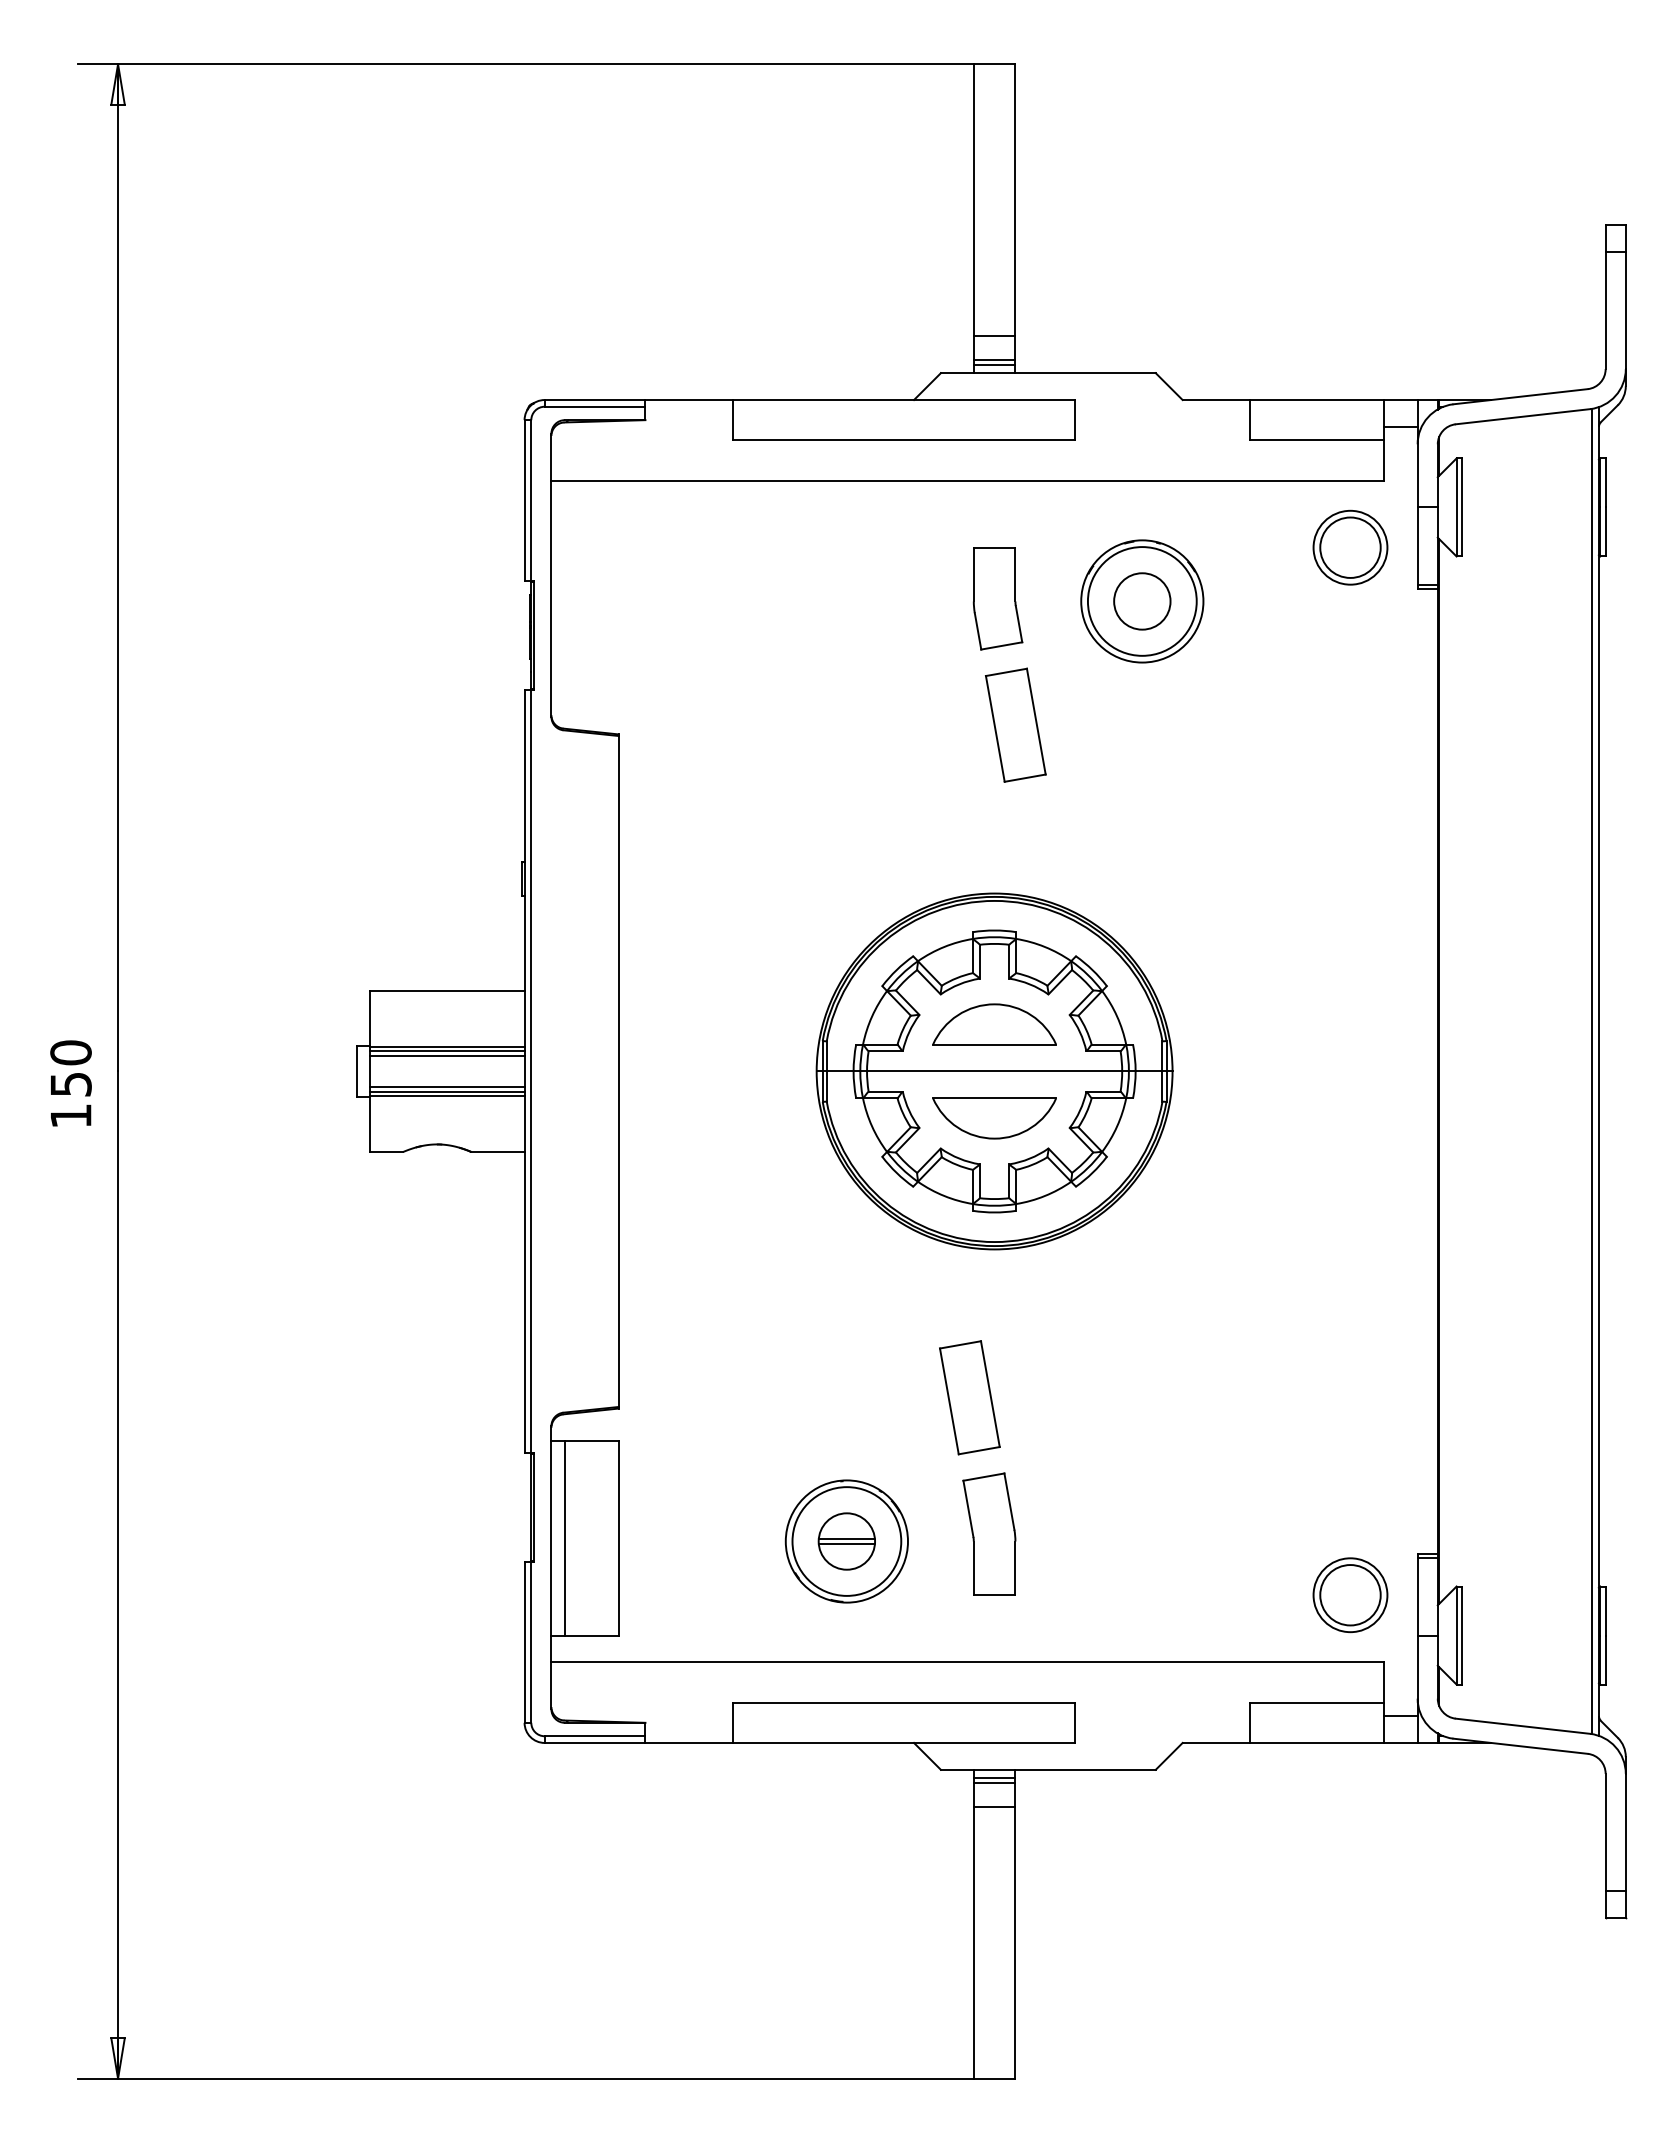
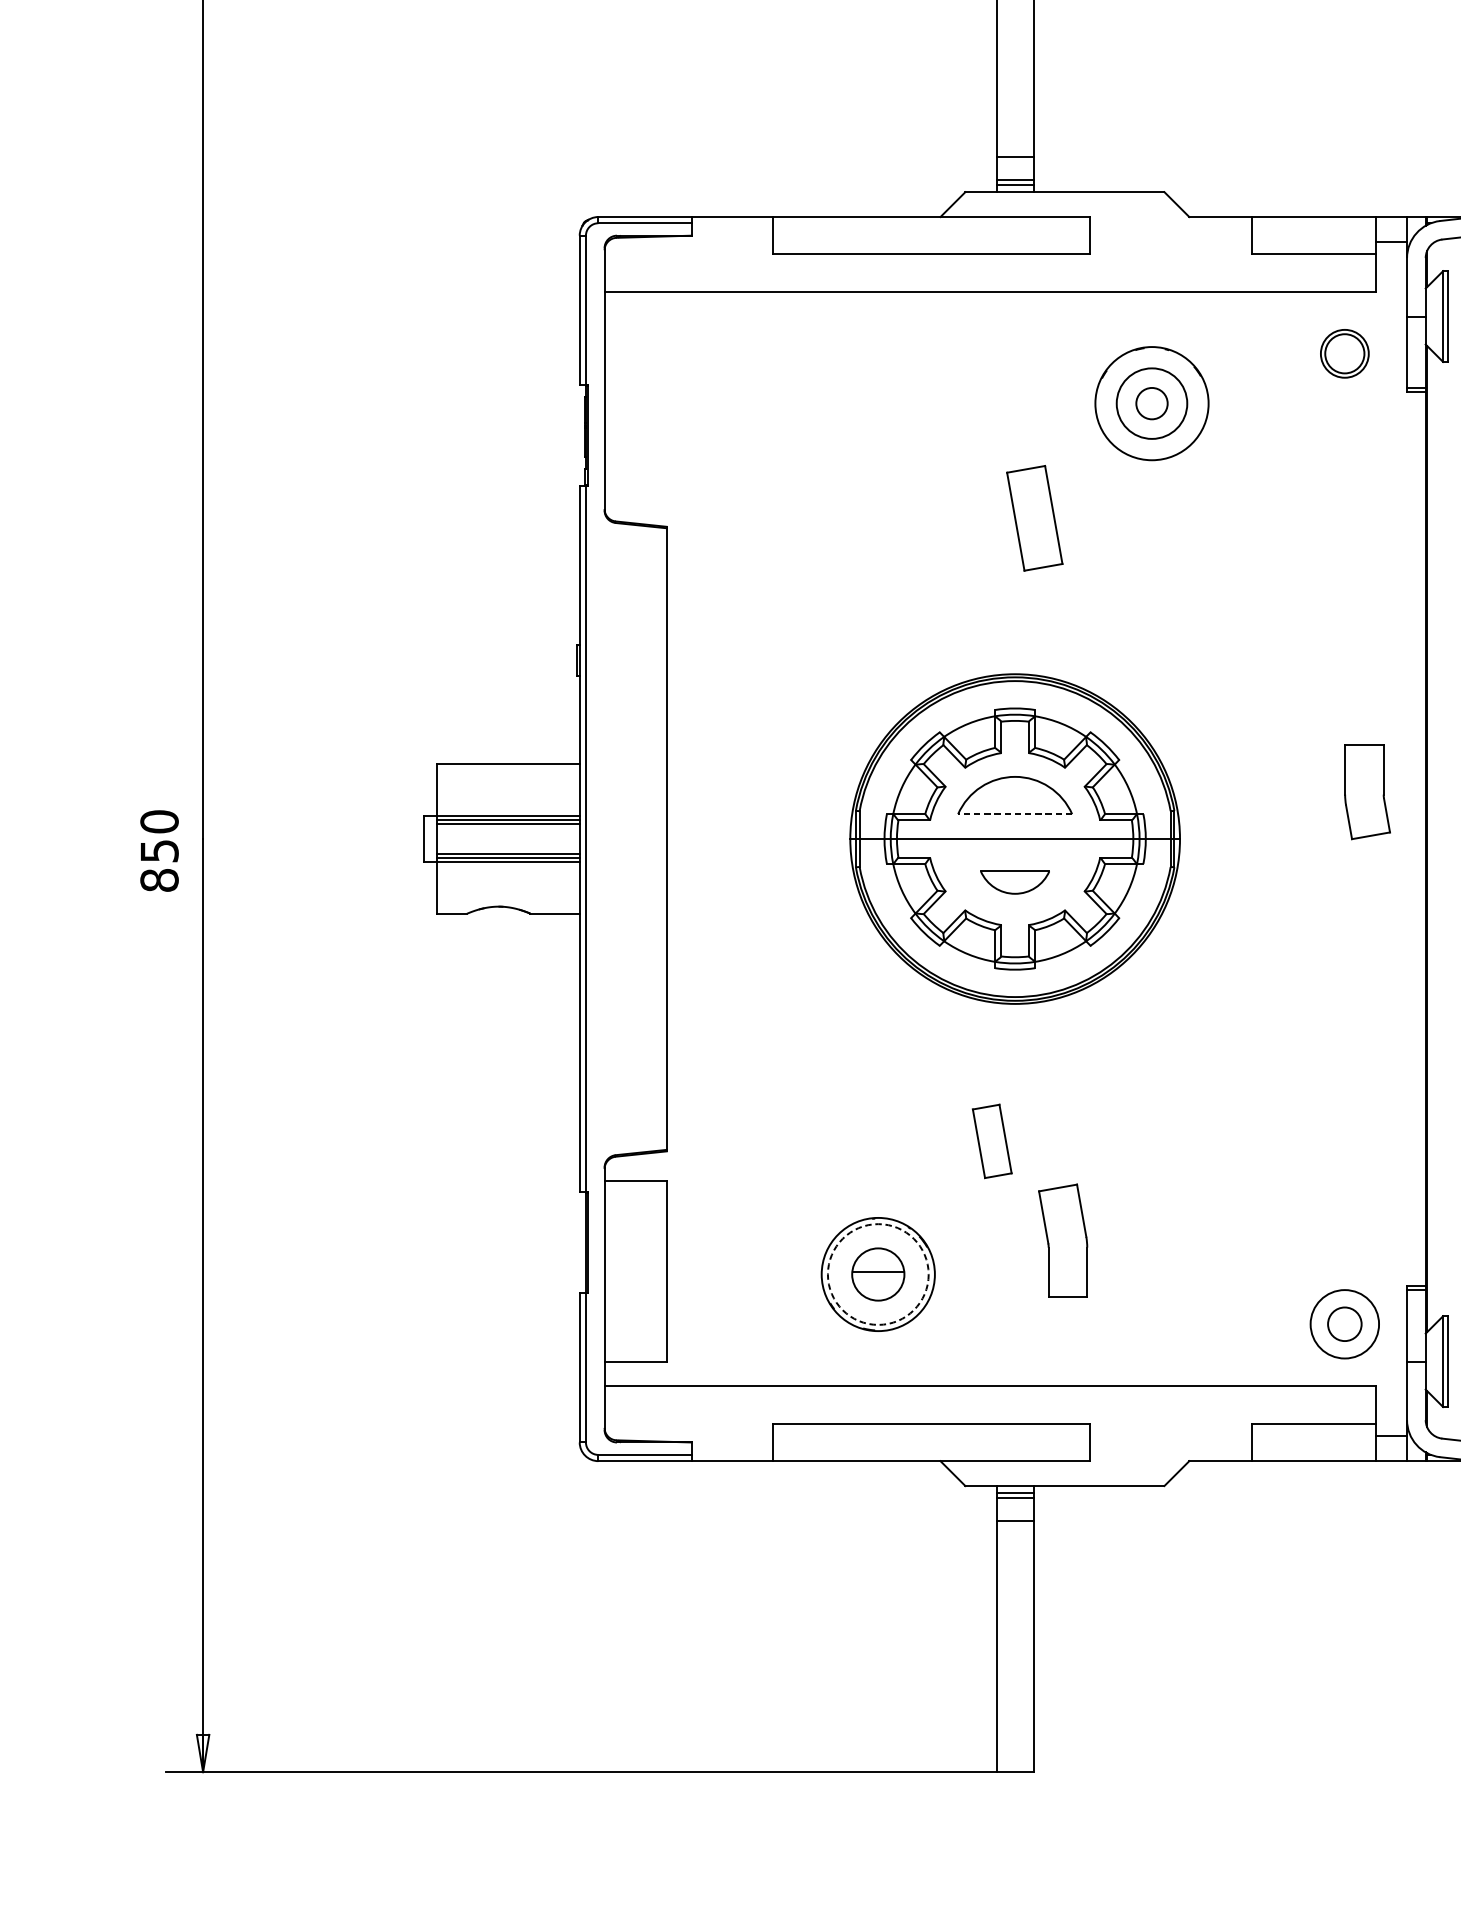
part: (1350, 547) -> (1344, 353), size x0.7
part: (997, 598) -> (1367, 791), moved
circle: (1141, 601) -> (1151, 403), size x0.7
circle: (1142, 601) -> (1152, 403), size x0.6
line: (994, 1044) -> (1015, 814), solid -> dashed
text: (70, 1115) -> (159, 879), 150 -> 850
part: (994, 1118) -> (1015, 882), size x0.6
part: (969, 1397) -> (991, 1141), size x0.7
part: (989, 1533) -> (1063, 1240), moved
line: (564, 1537) -> (616, 1270), removed
circle: (846, 1541) -> (877, 1274), solid -> dashed
line: (846, 1544) -> (877, 1277), removed
circle: (1350, 1595) -> (1344, 1324), size x0.6

